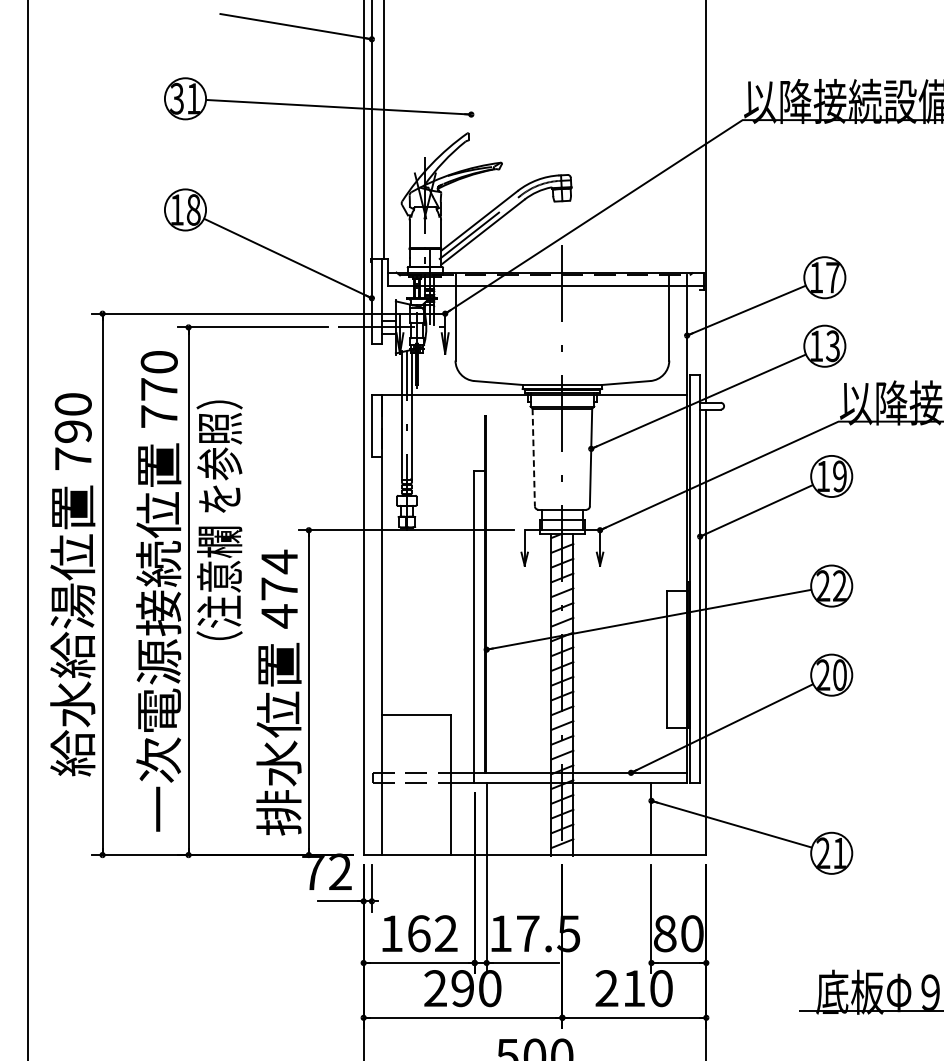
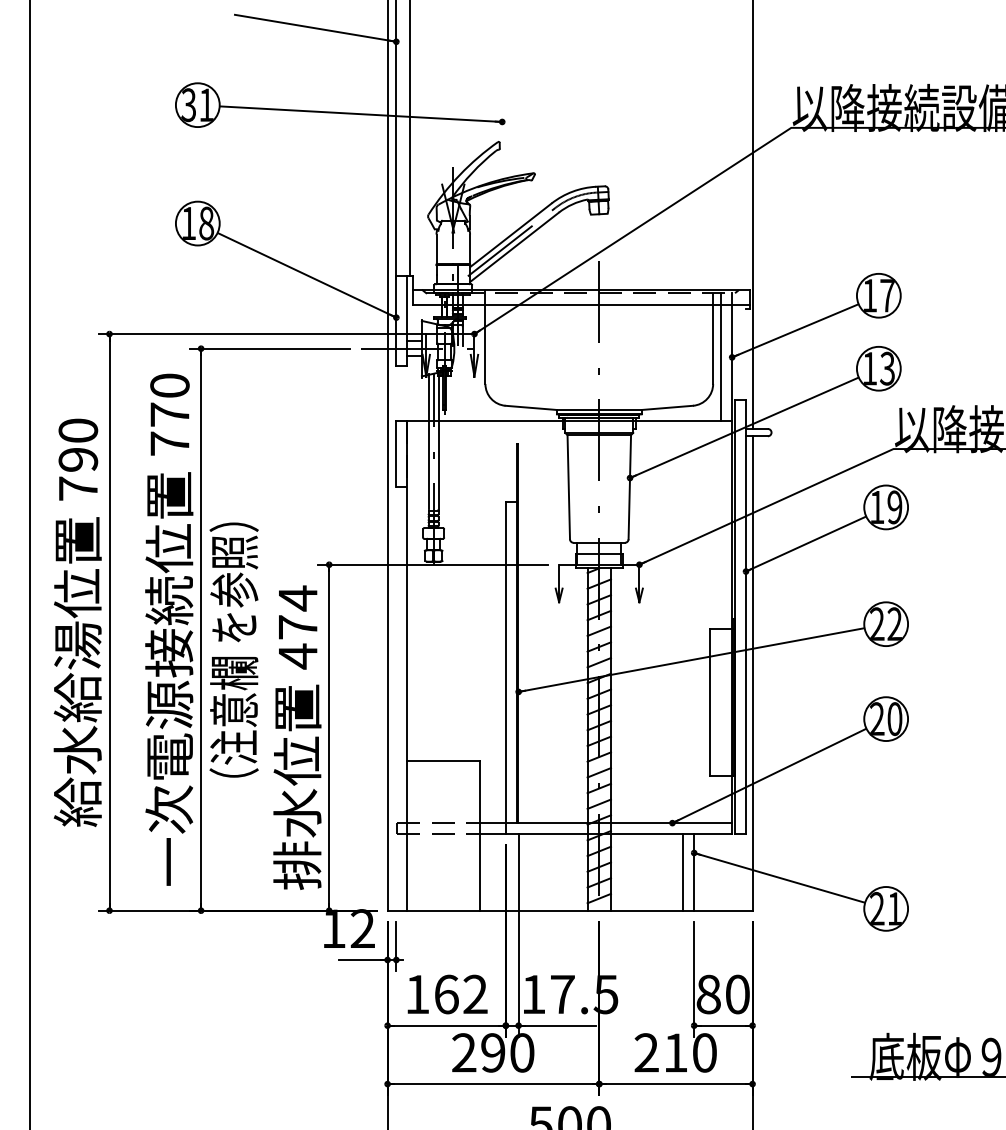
line: (677, 334) -> (721, 356), added
line: (533, 457) -> (568, 487), dashed -> solid
text: (218, 519) -> (233, 649), moved
line: (641, 819) -> (683, 872), added
text: (312, 871) -> (333, 928), 72 -> 12

